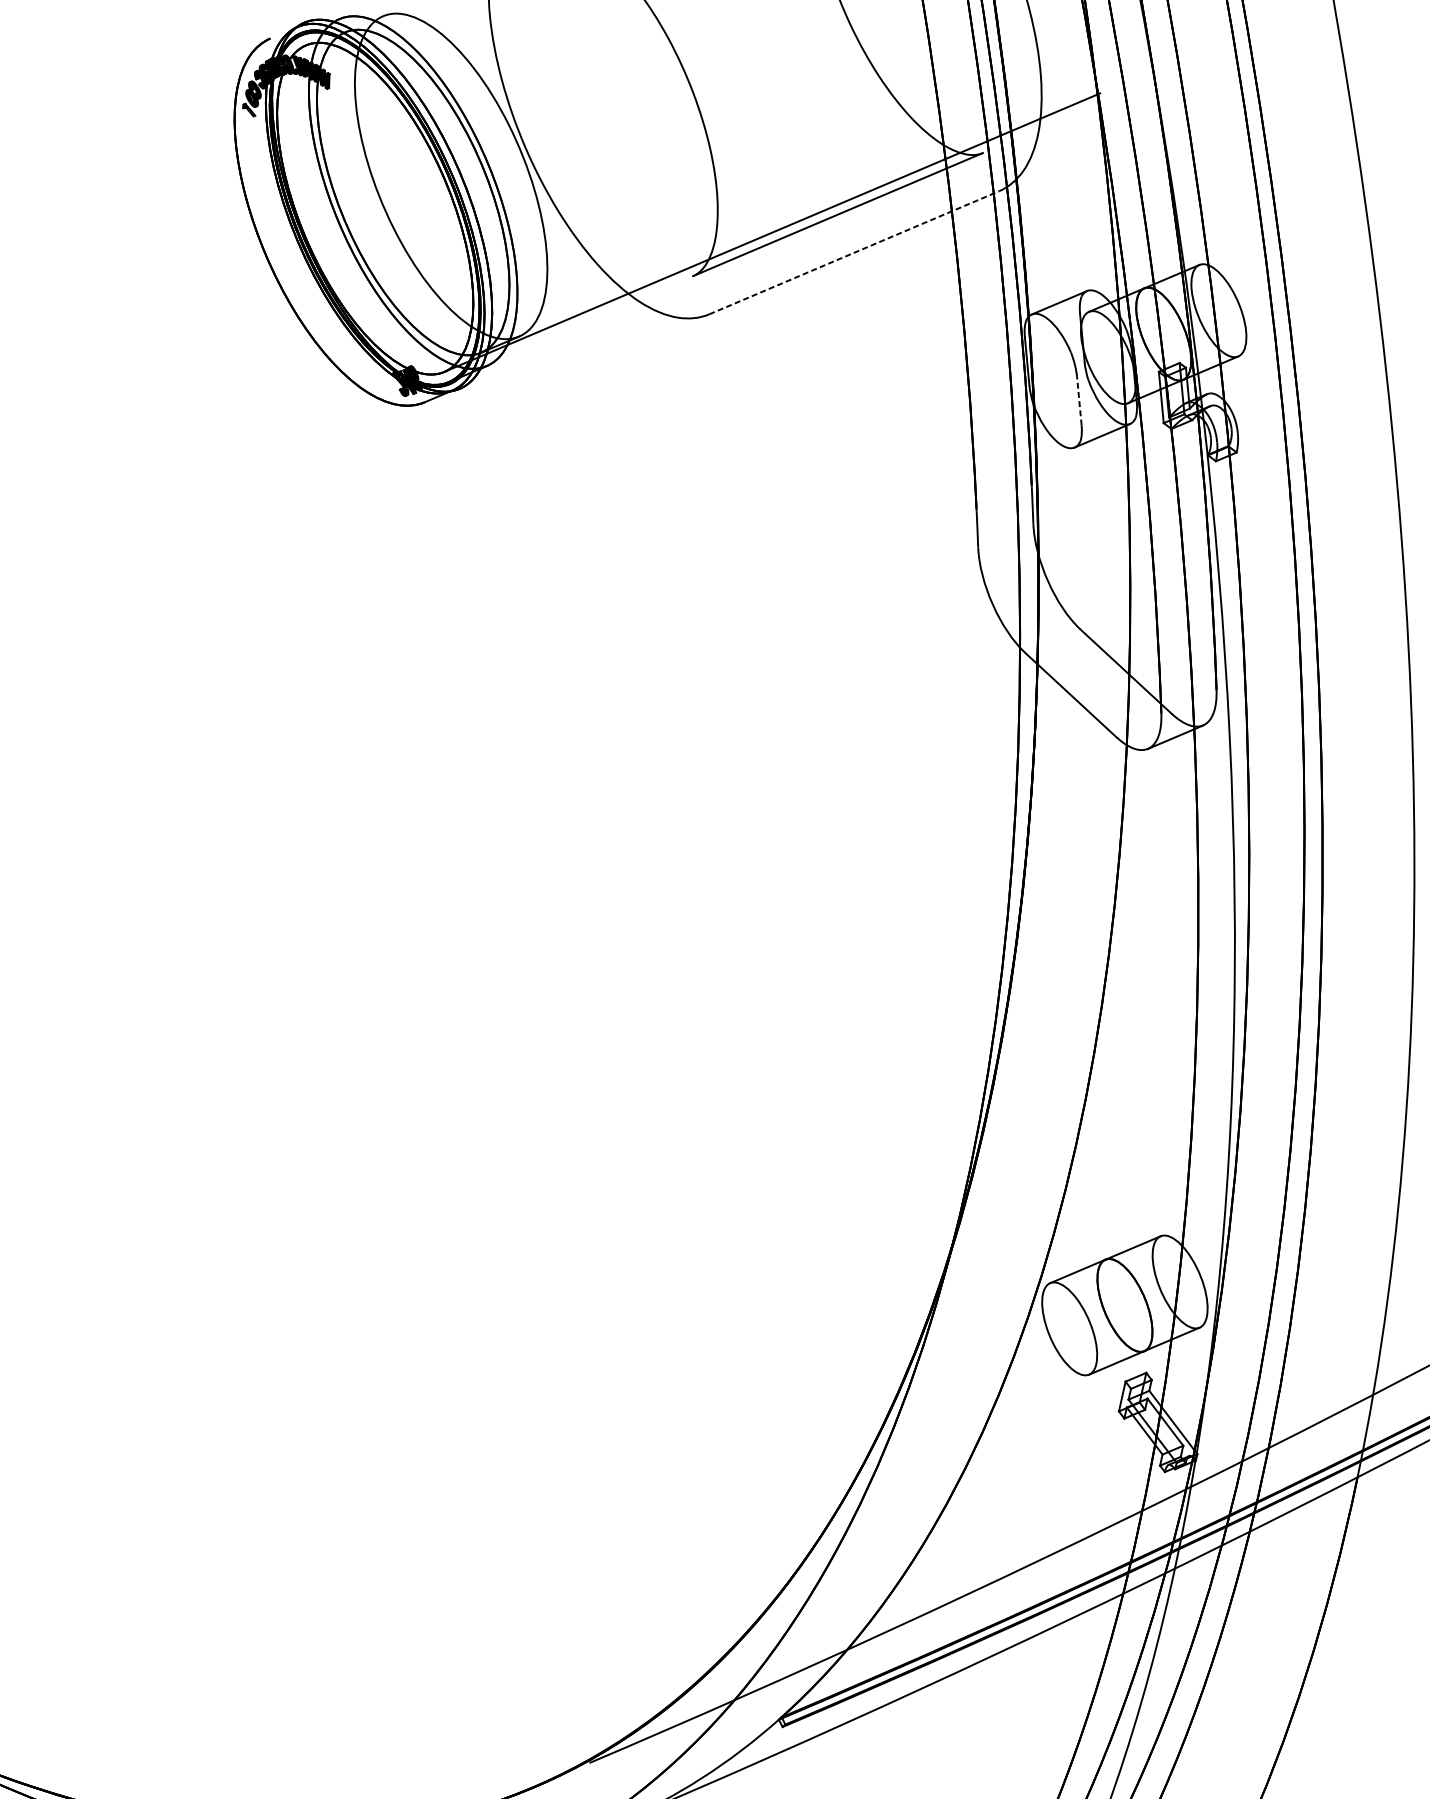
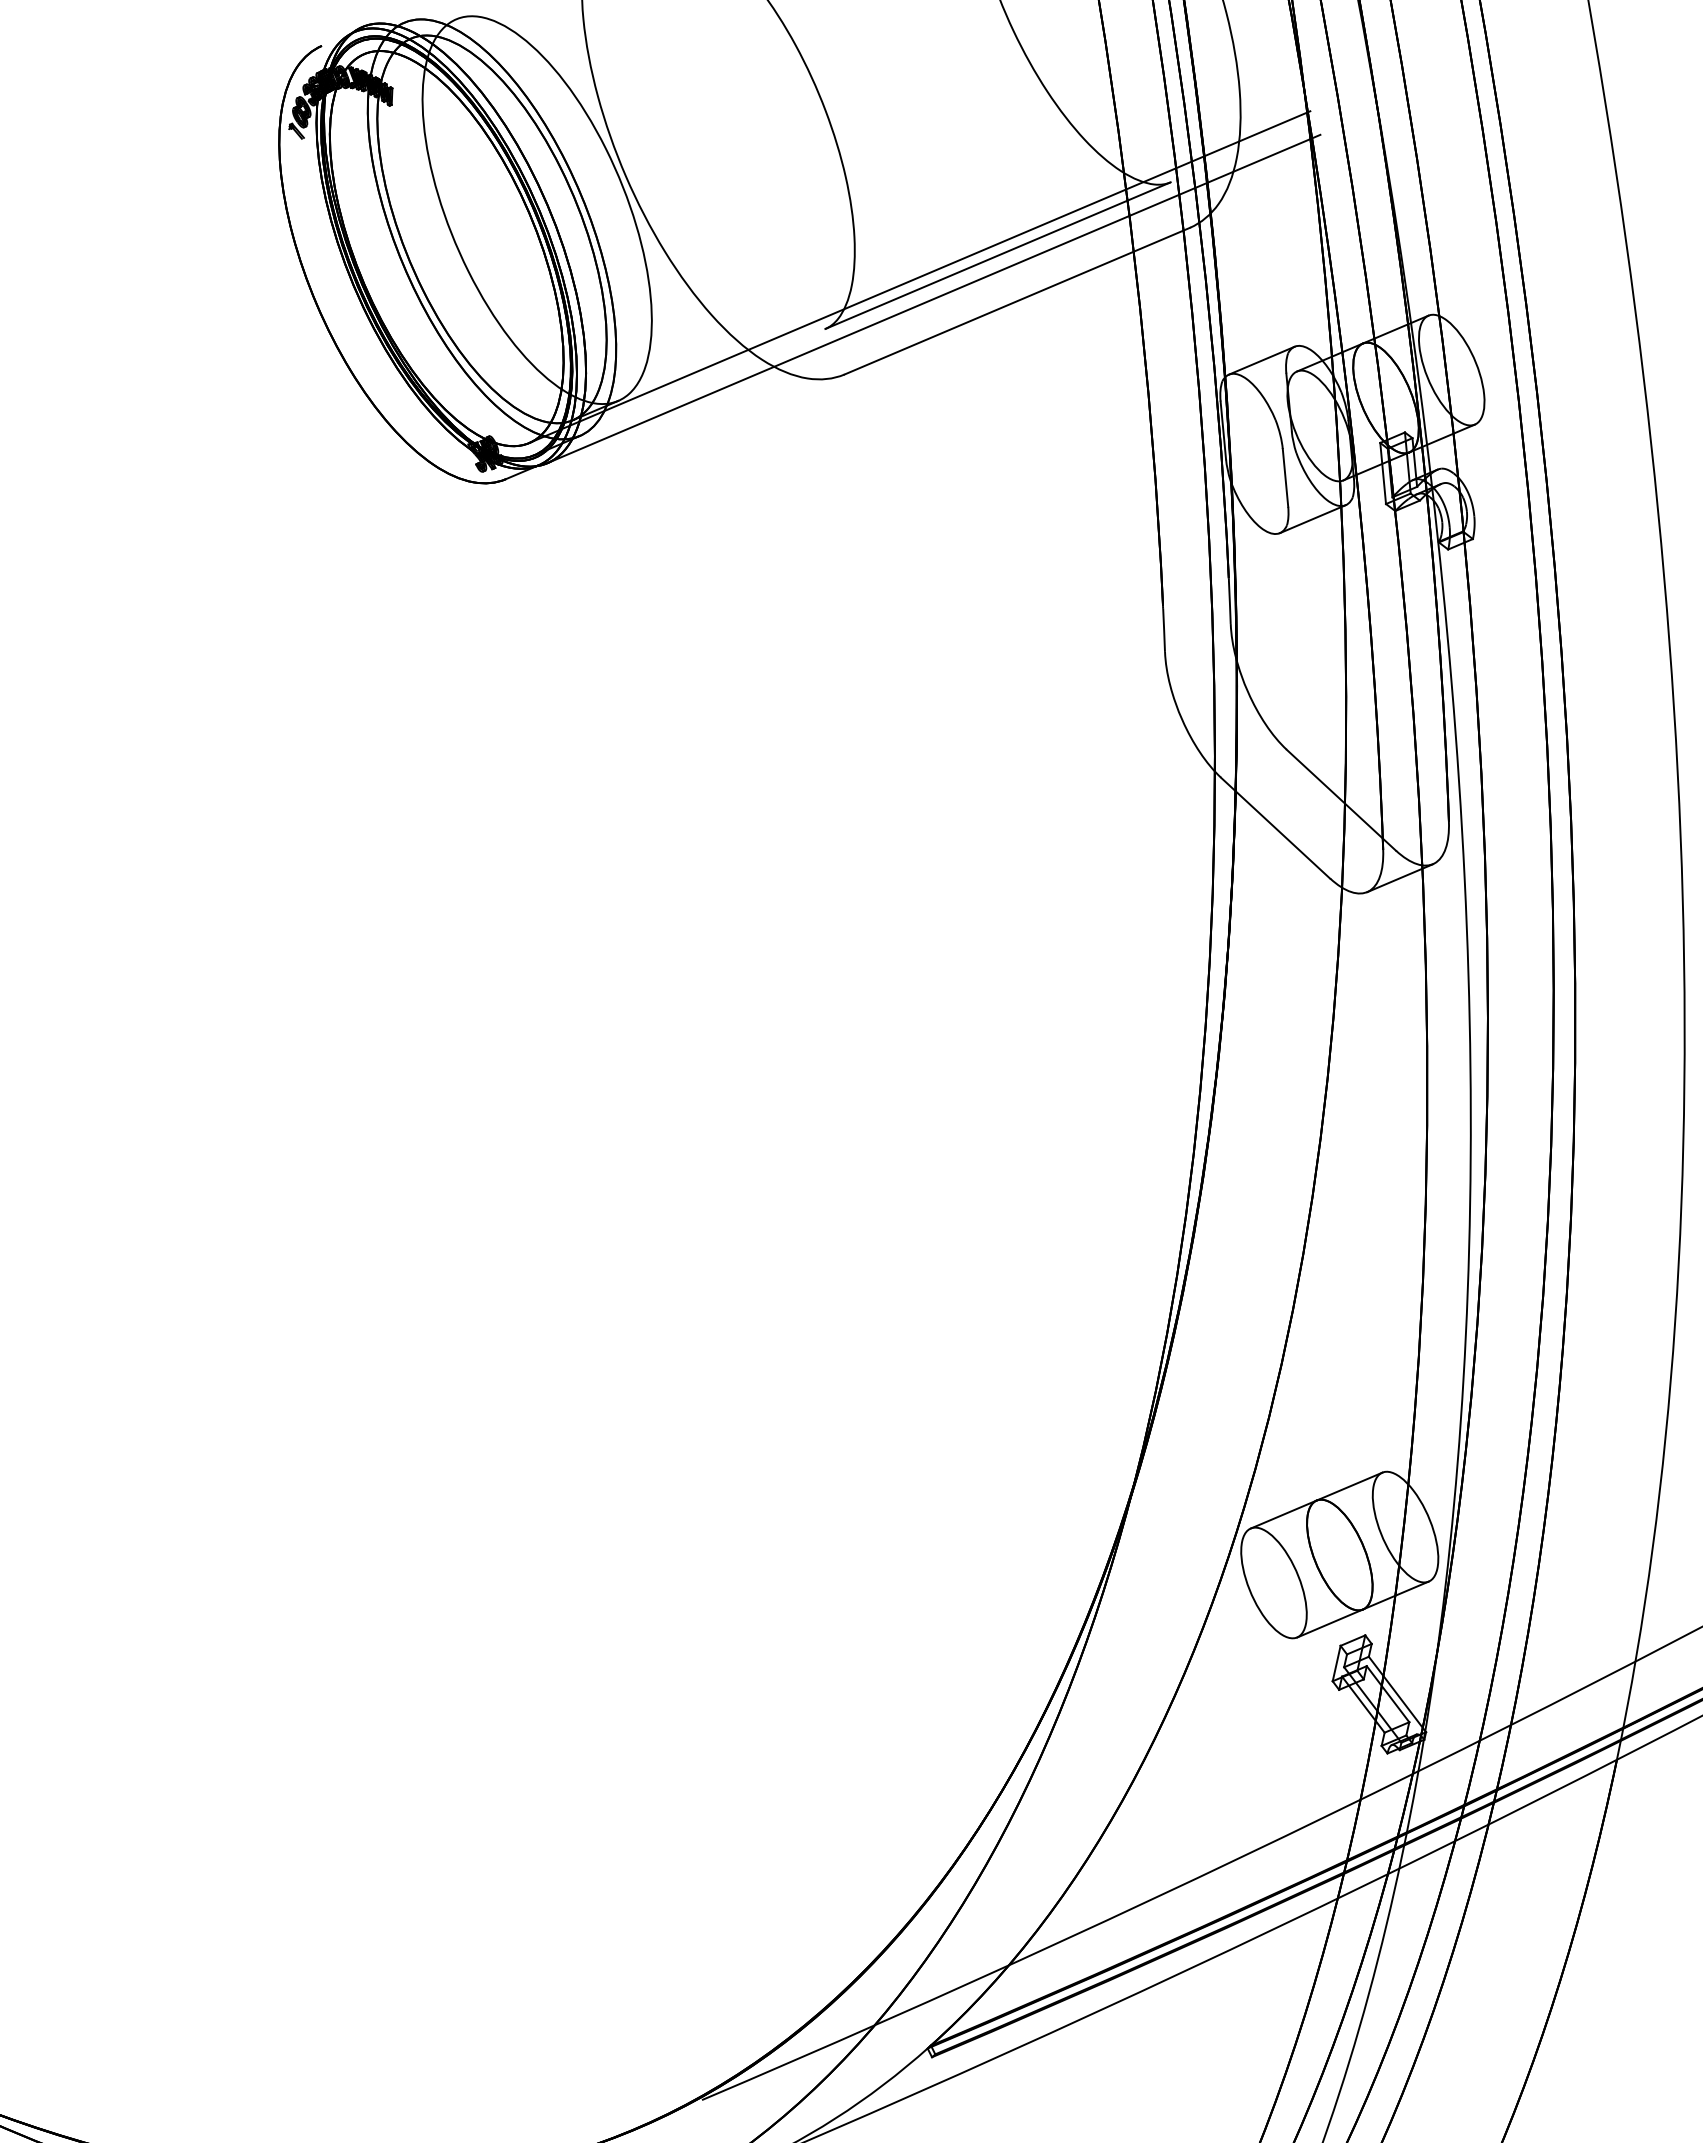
line: (783, 250) -> (933, 298), added
line: (854, 253) -> (1017, 301), dashed -> solid
line: (1079, 400) -> (1285, 477), dashed -> solid

